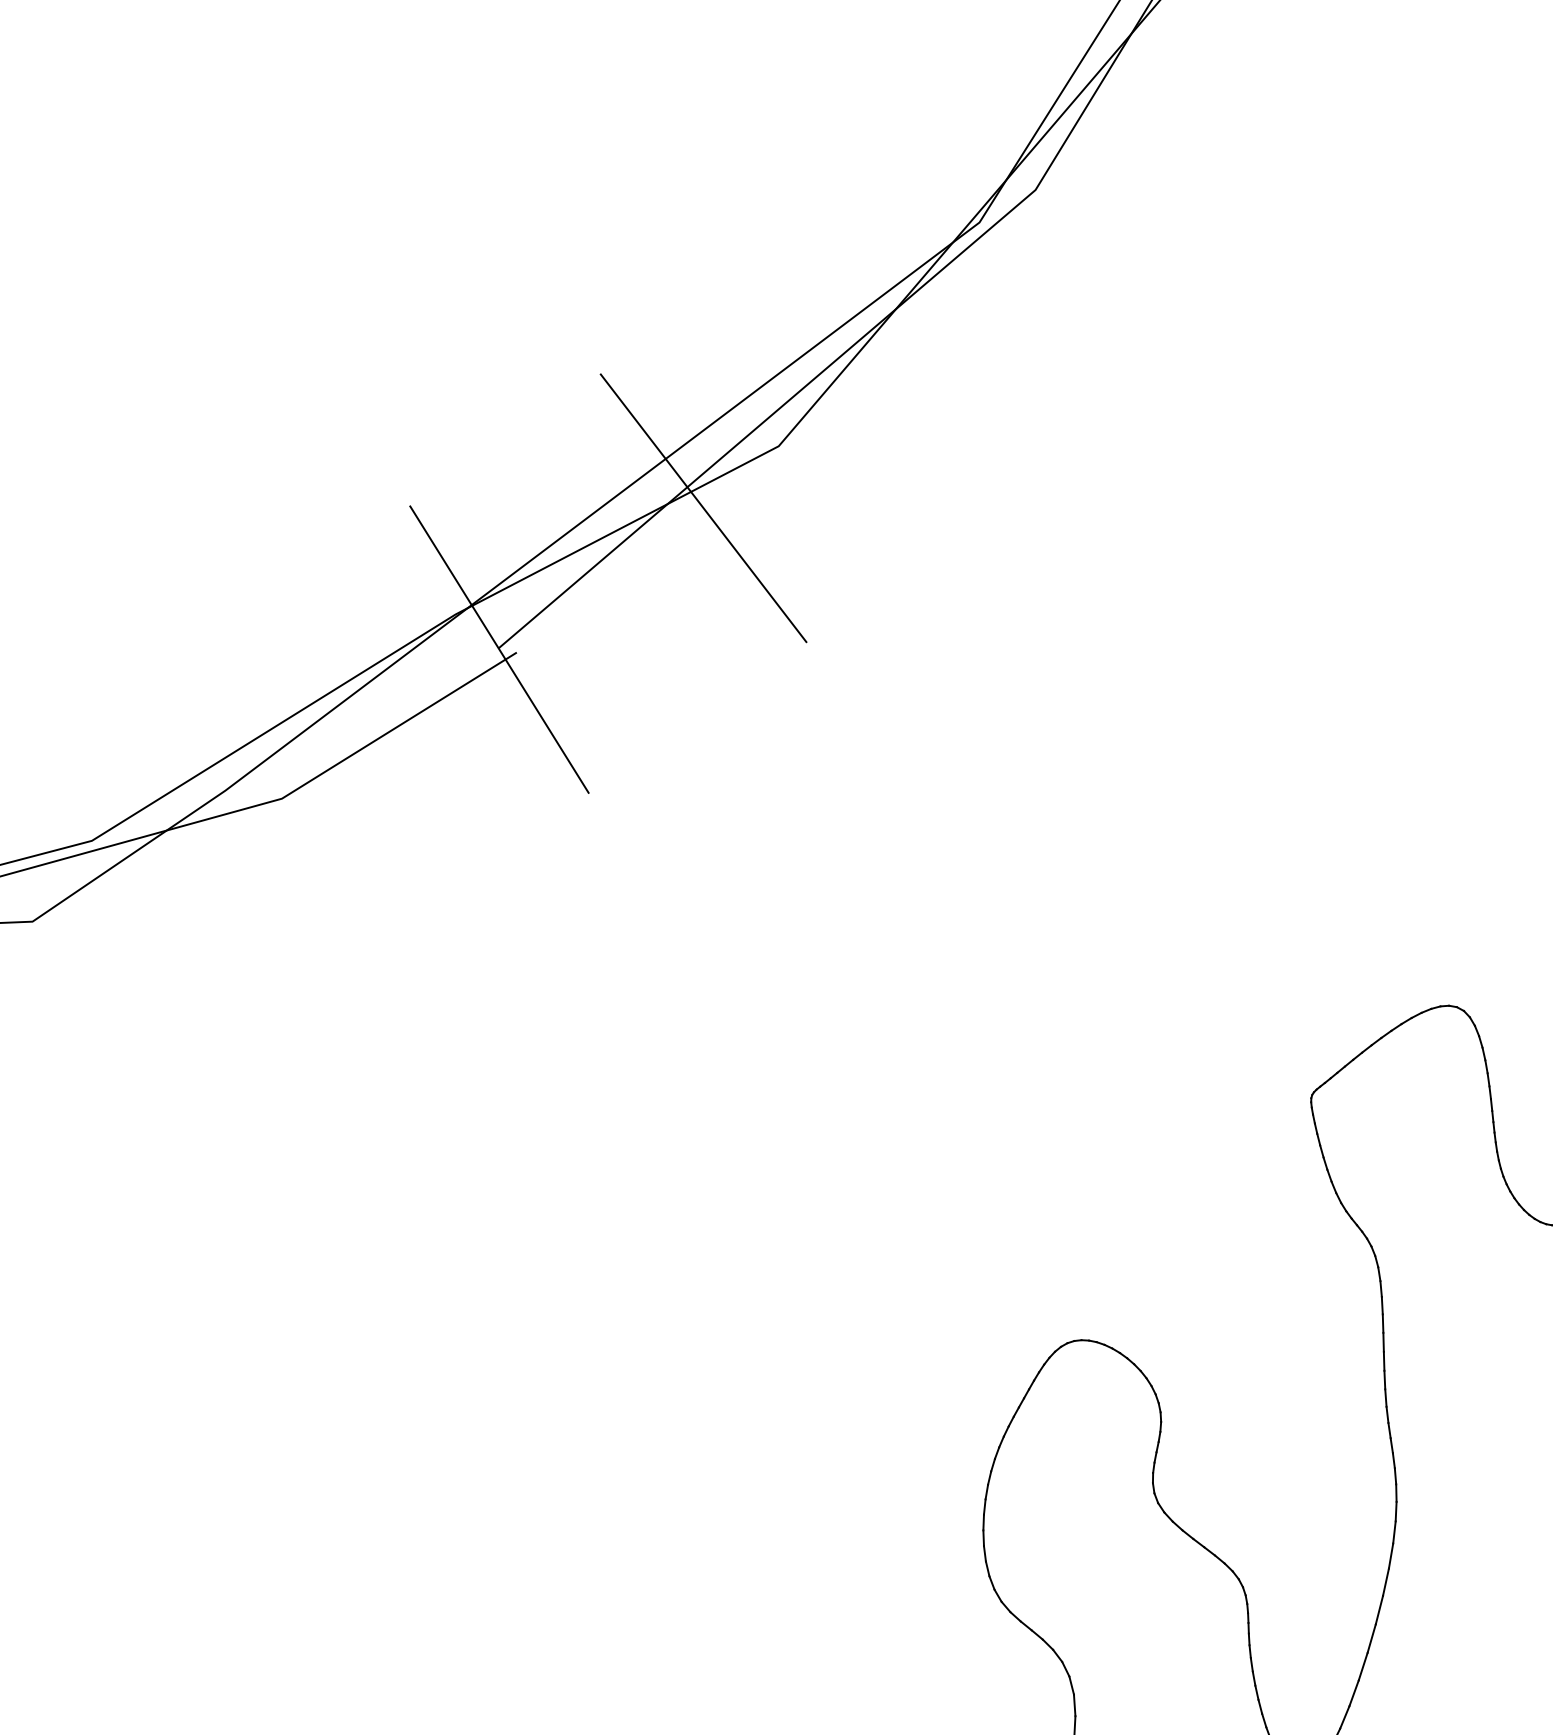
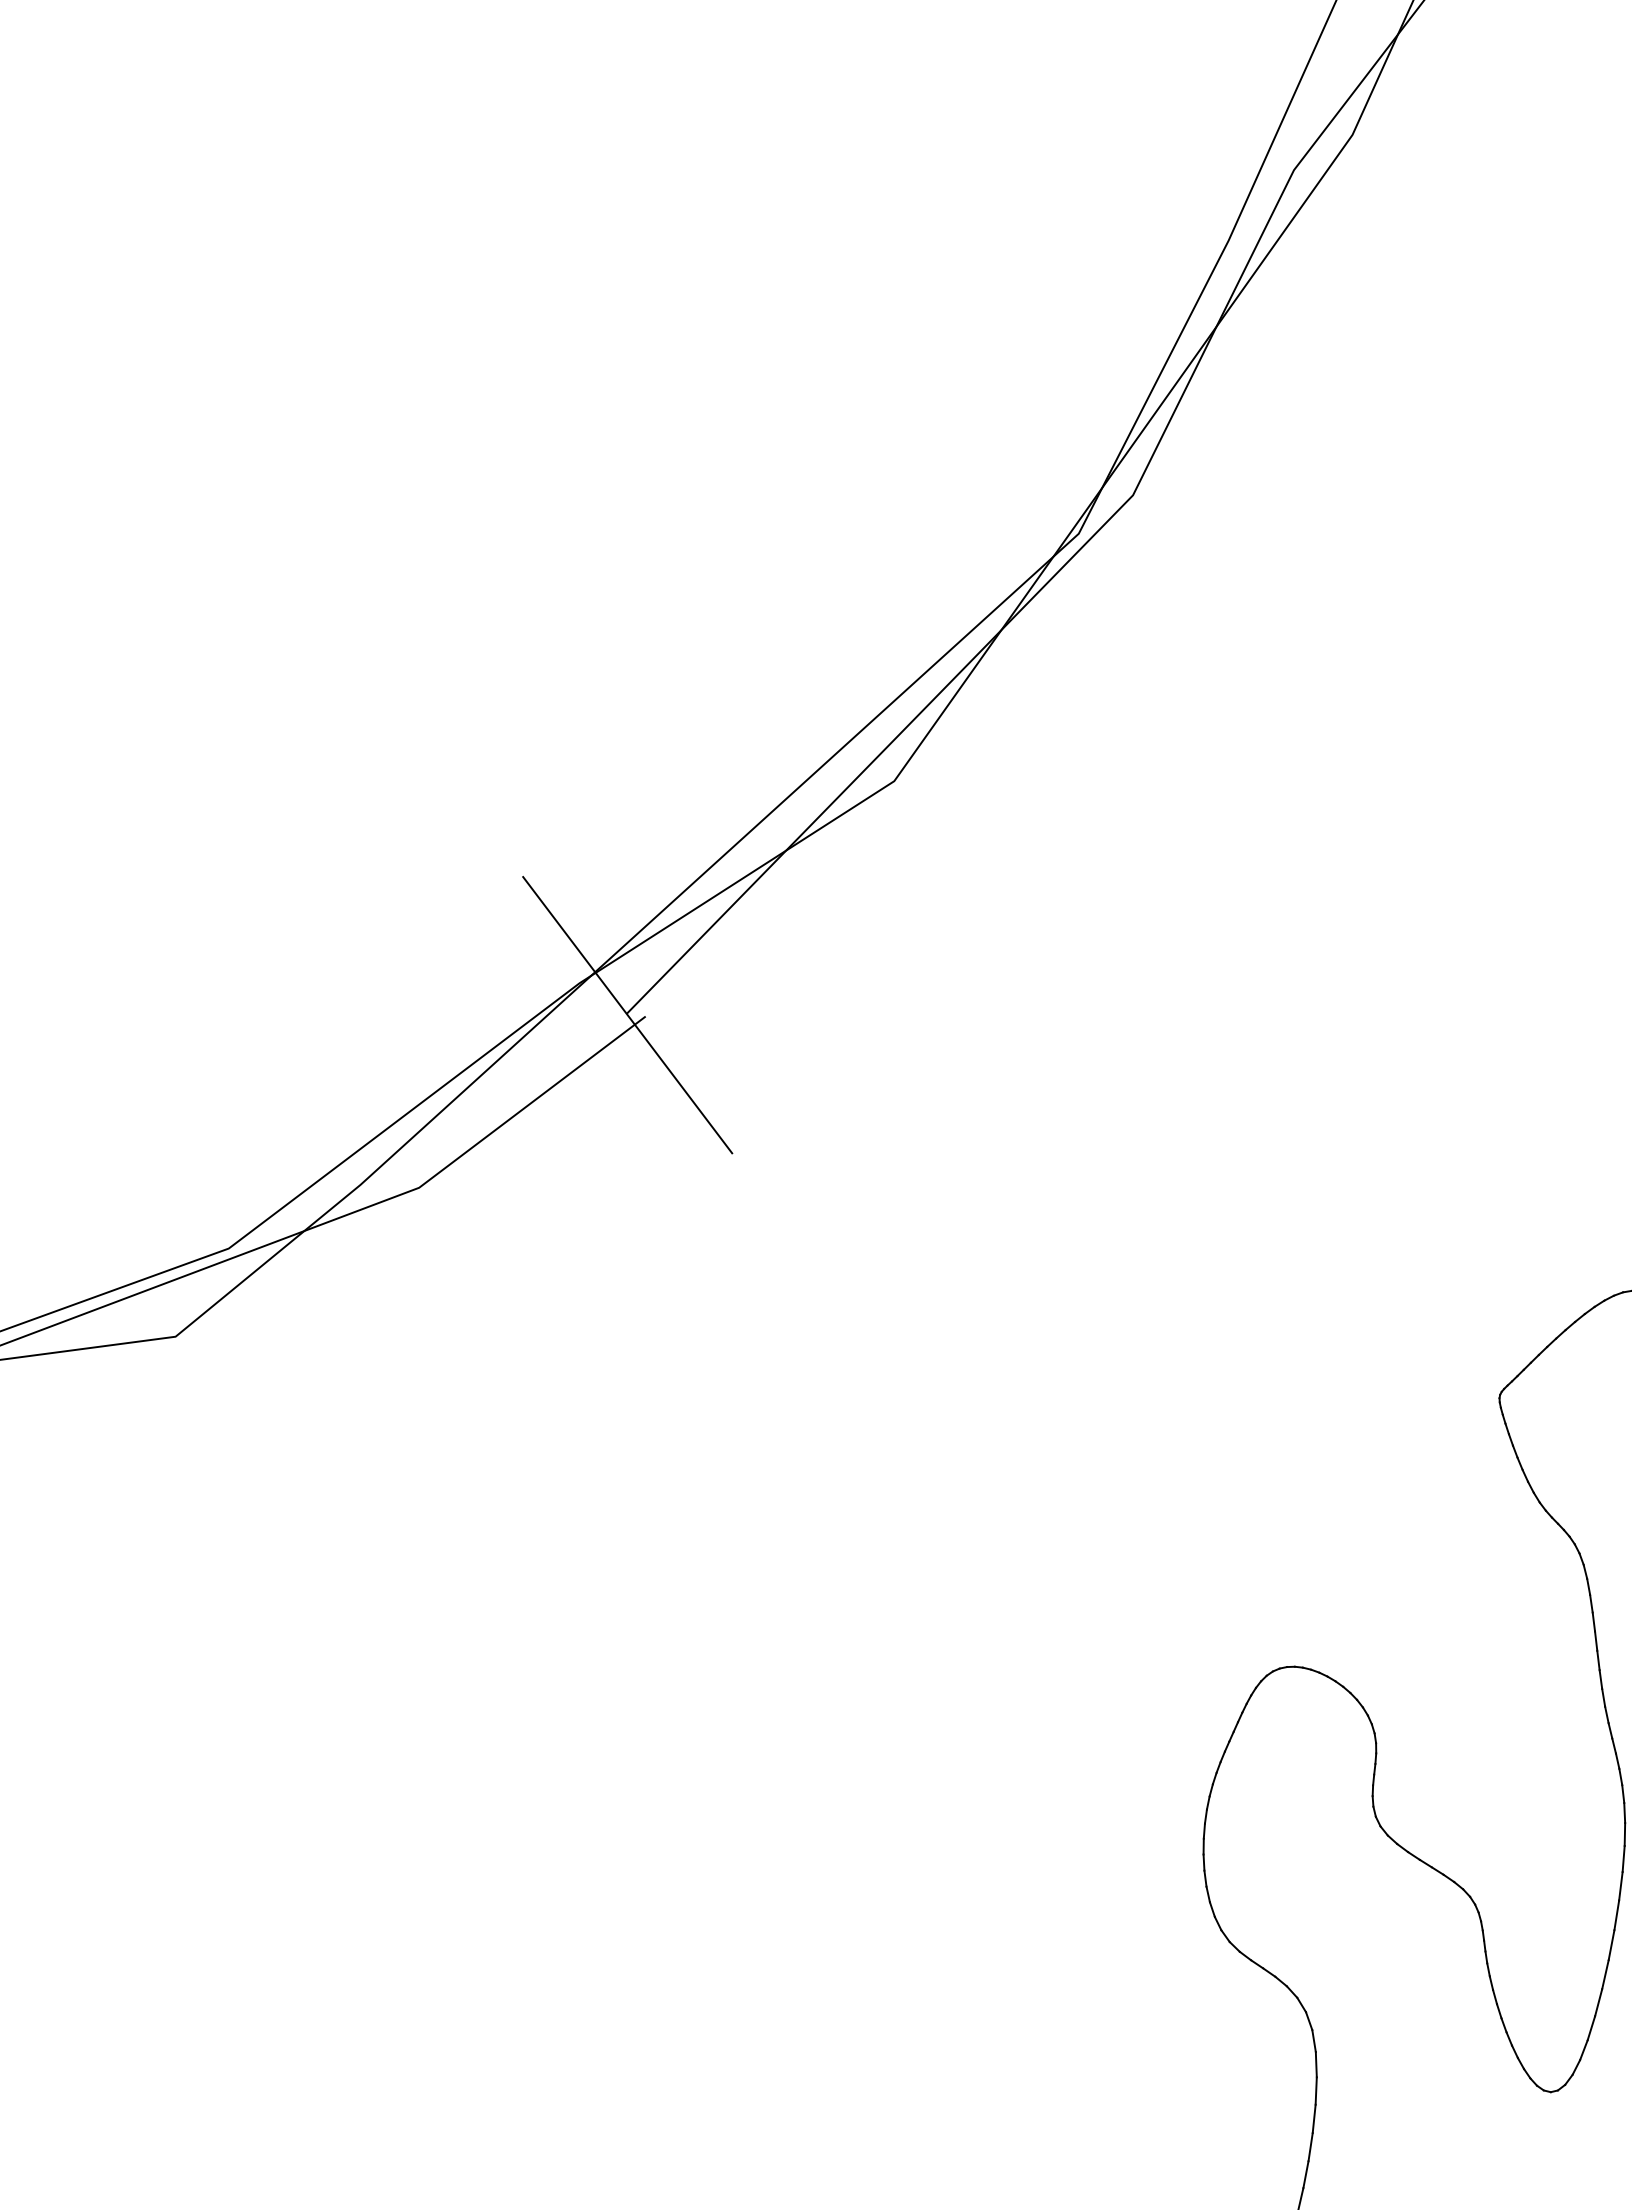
line: (702, 508) -> (822, 851), removed

